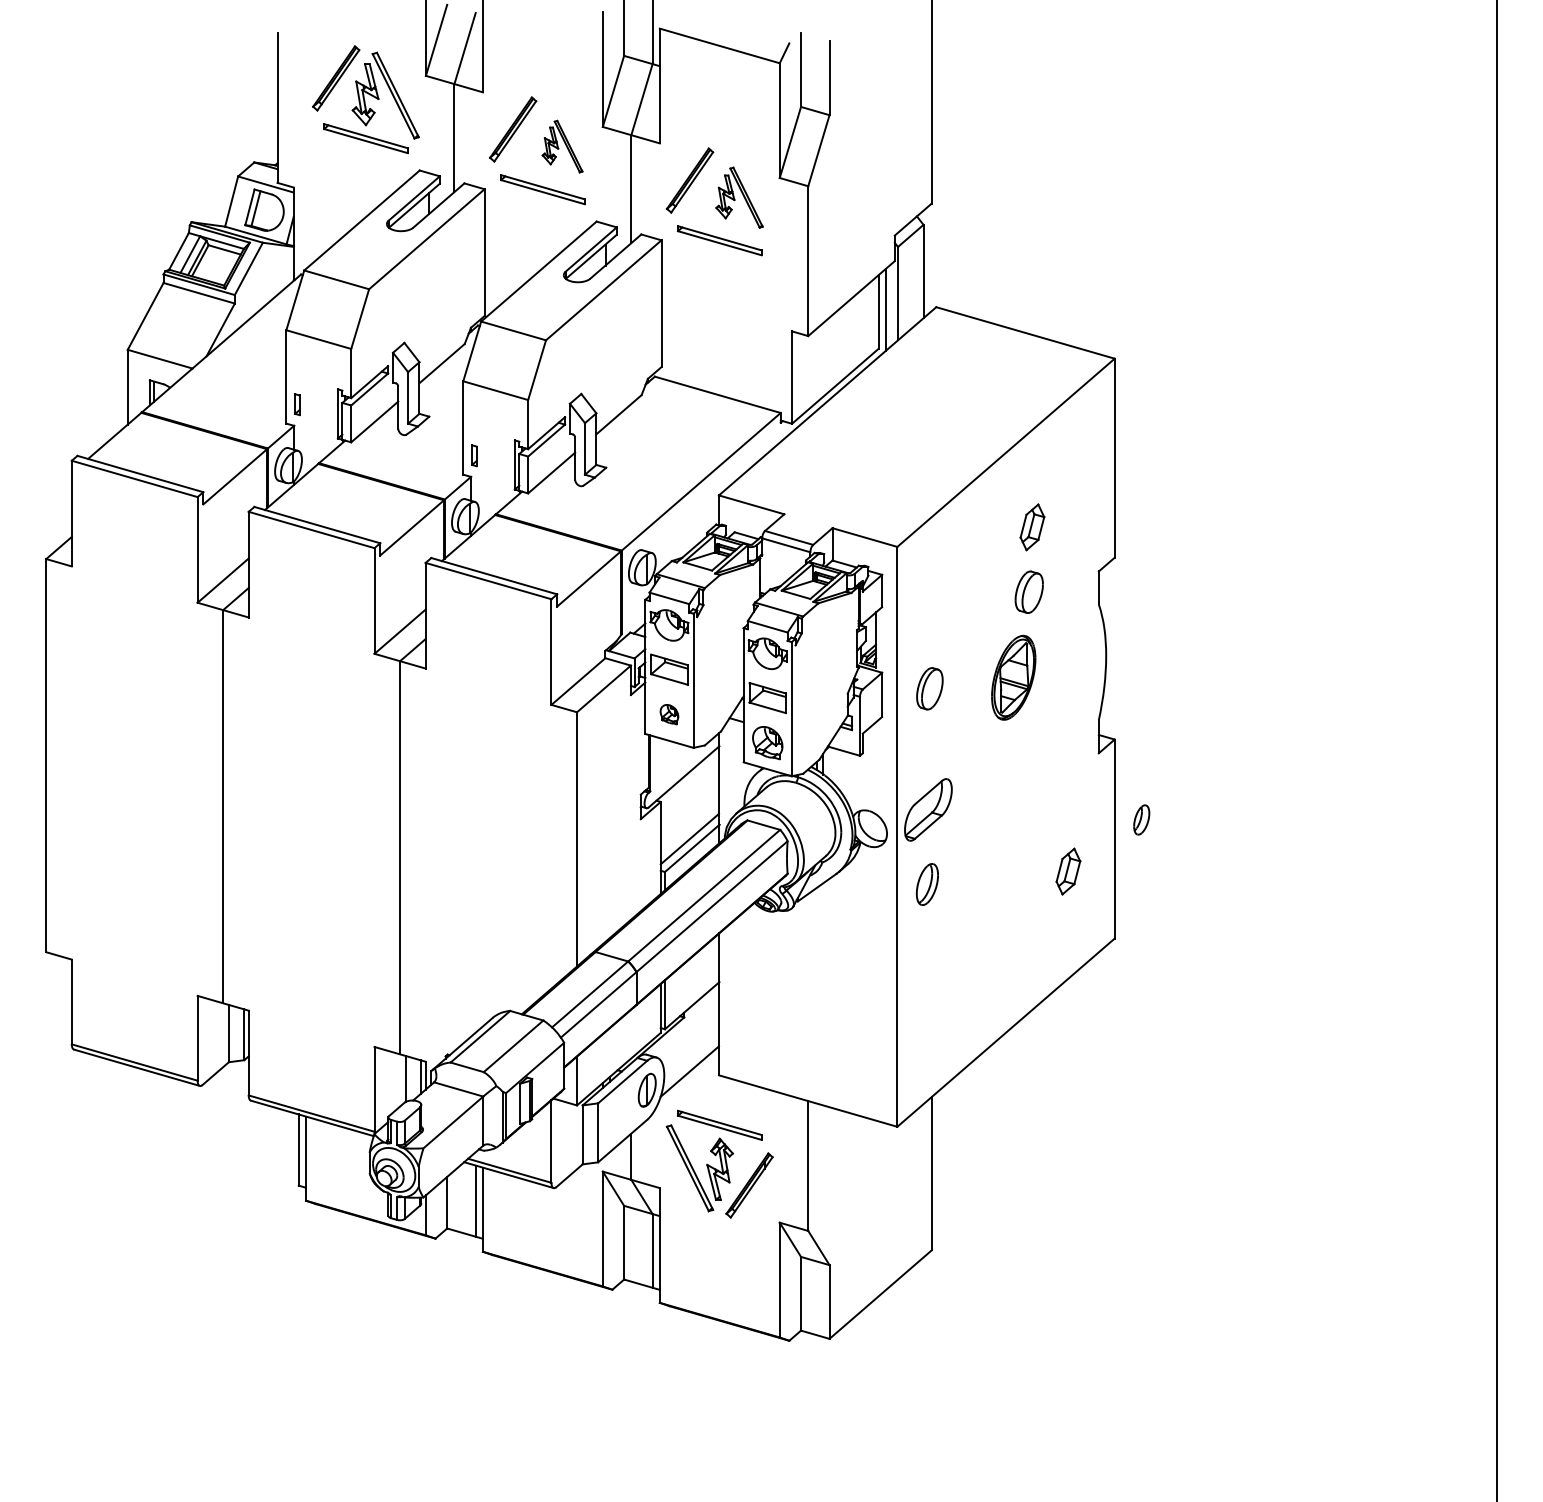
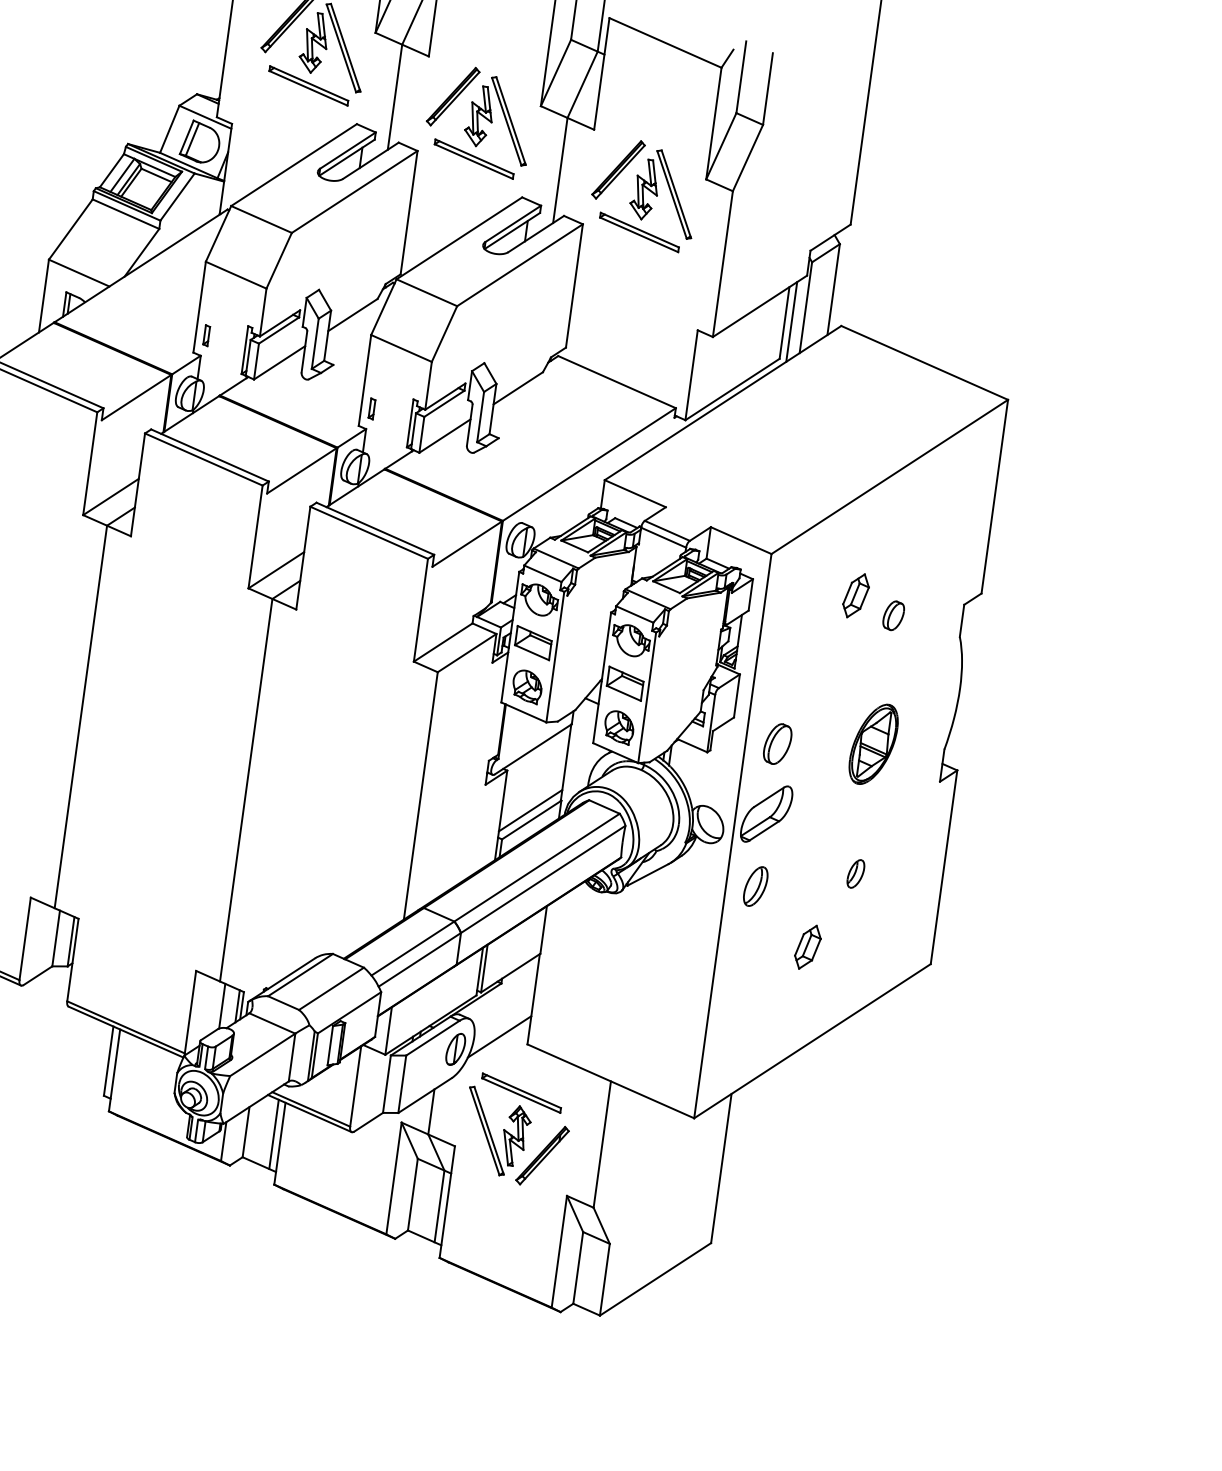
part: (562, 146) -> (499, 119), size x1.67
part: (739, 197) -> (664, 193), size x1.43
part: (1032, 527) -> (856, 595), moved
part: (1028, 592) -> (893, 615), size x0.71
part: (1013, 677) -> (873, 744), moved
part: (929, 688) -> (777, 743), moved
part: (669, 714) -> (527, 686), size x1.67
part: (1141, 819) -> (855, 873), moved
part: (1068, 871) -> (807, 947), moved

